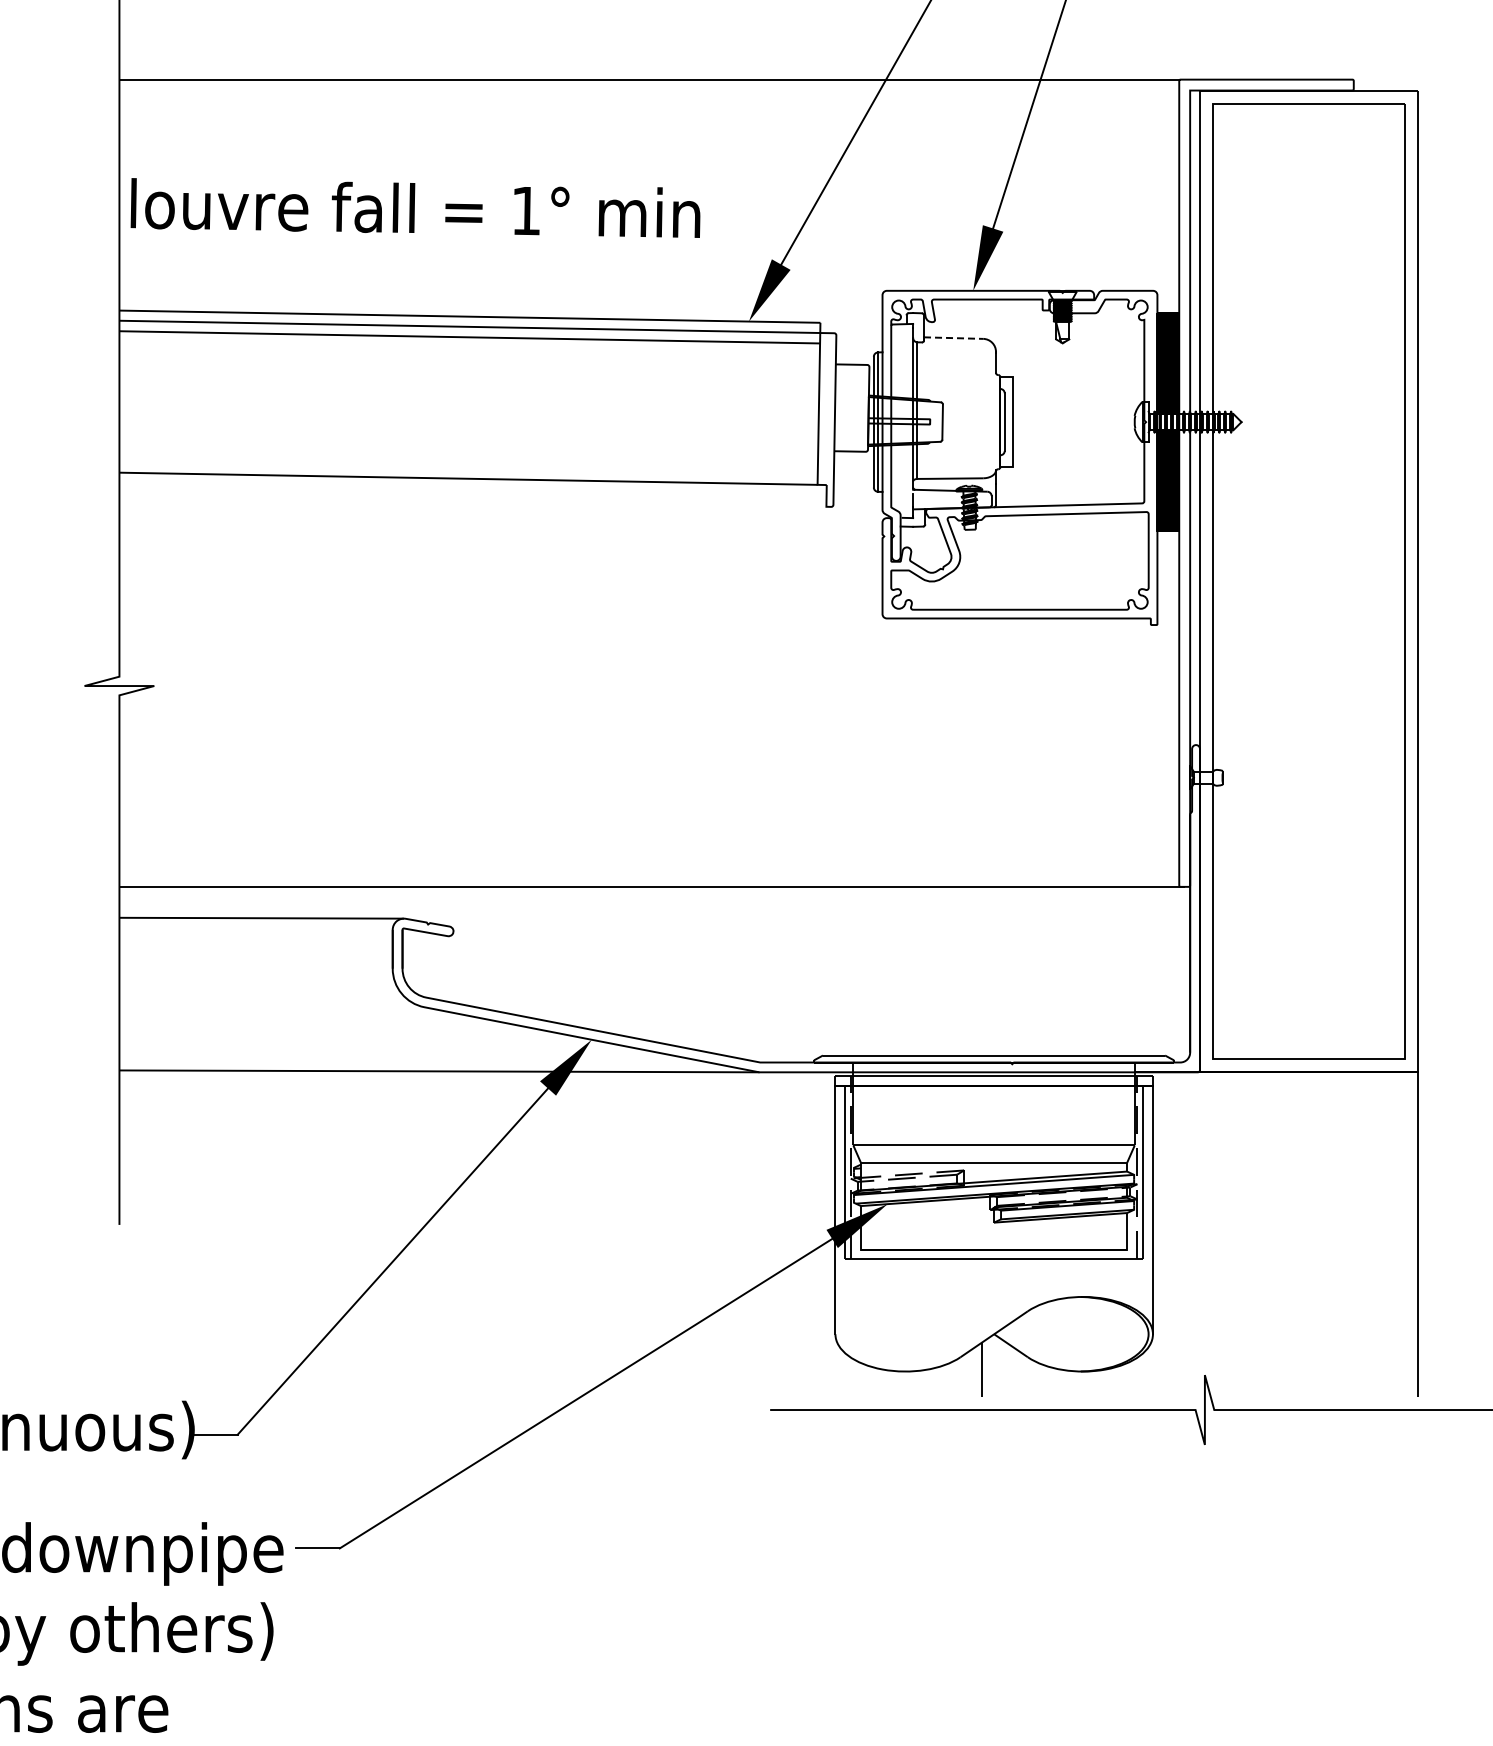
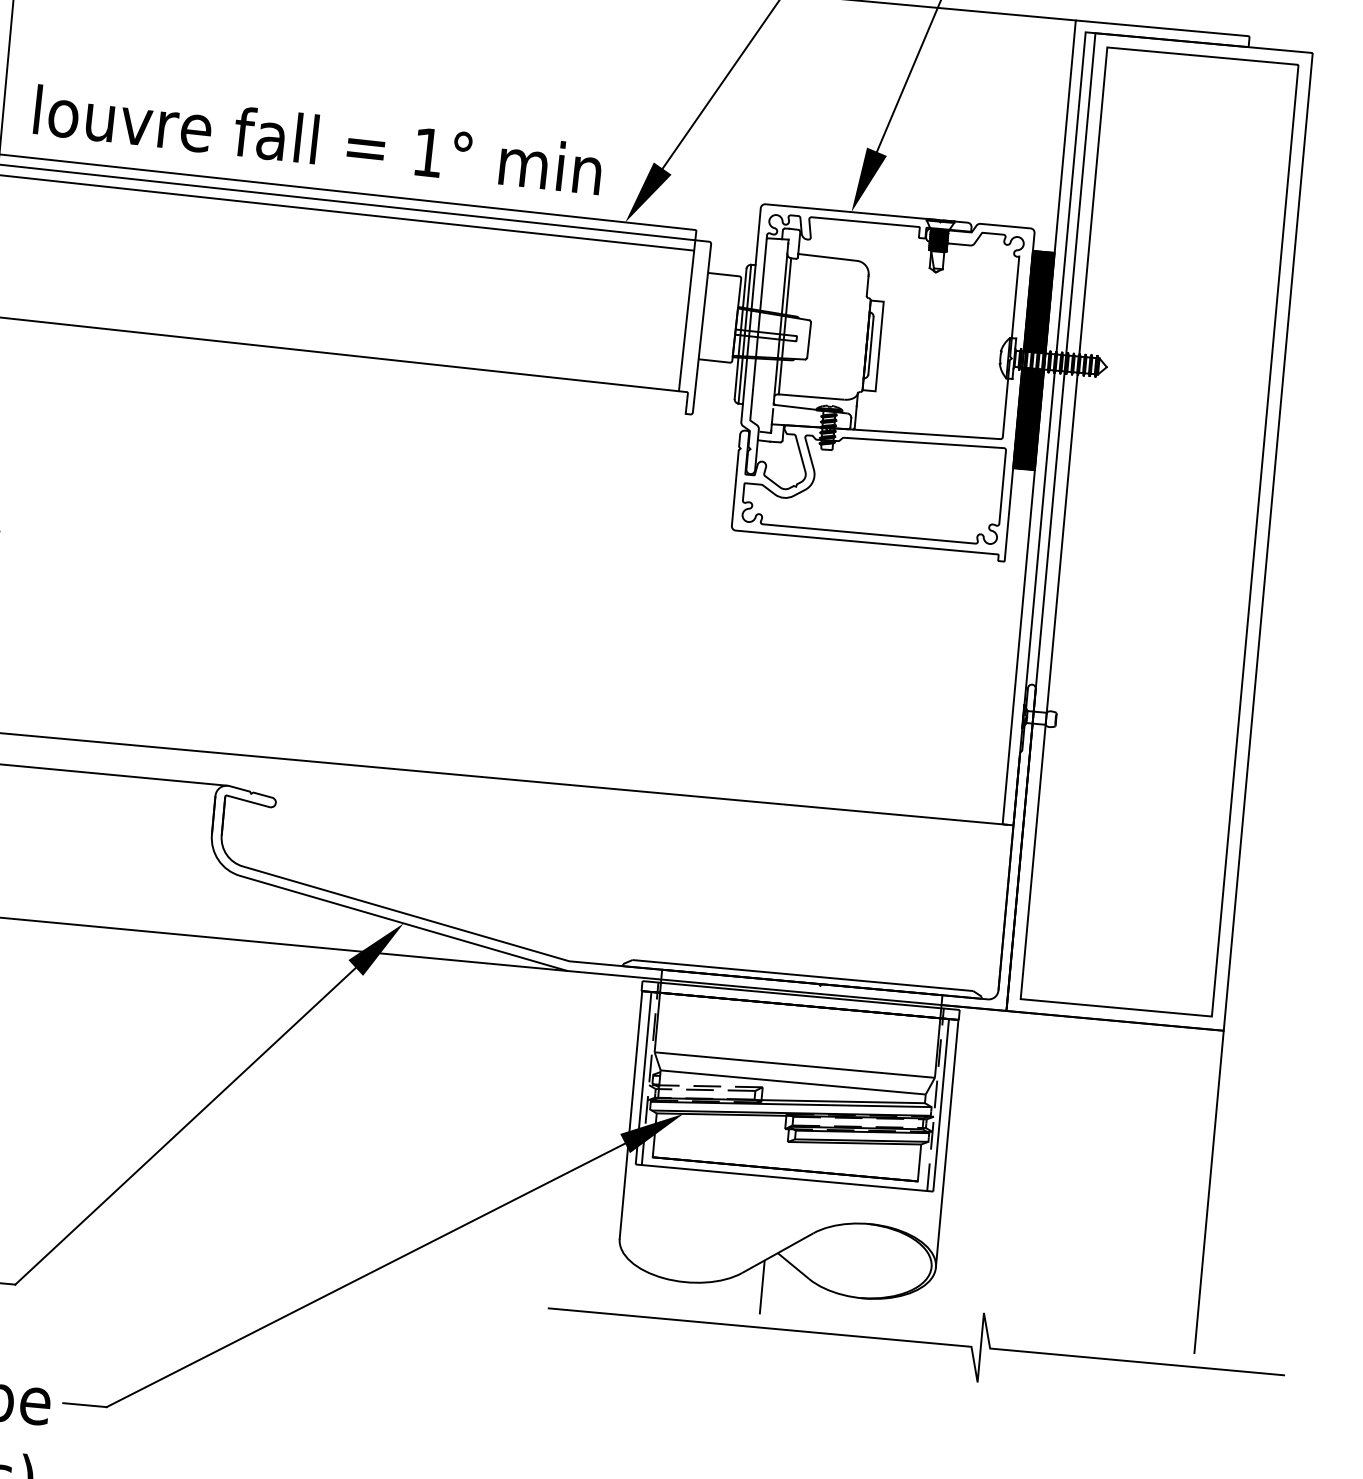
text: (415, 207) -> (318, 139), moved
line: (953, 338) -> (827, 257), dashed -> solid

